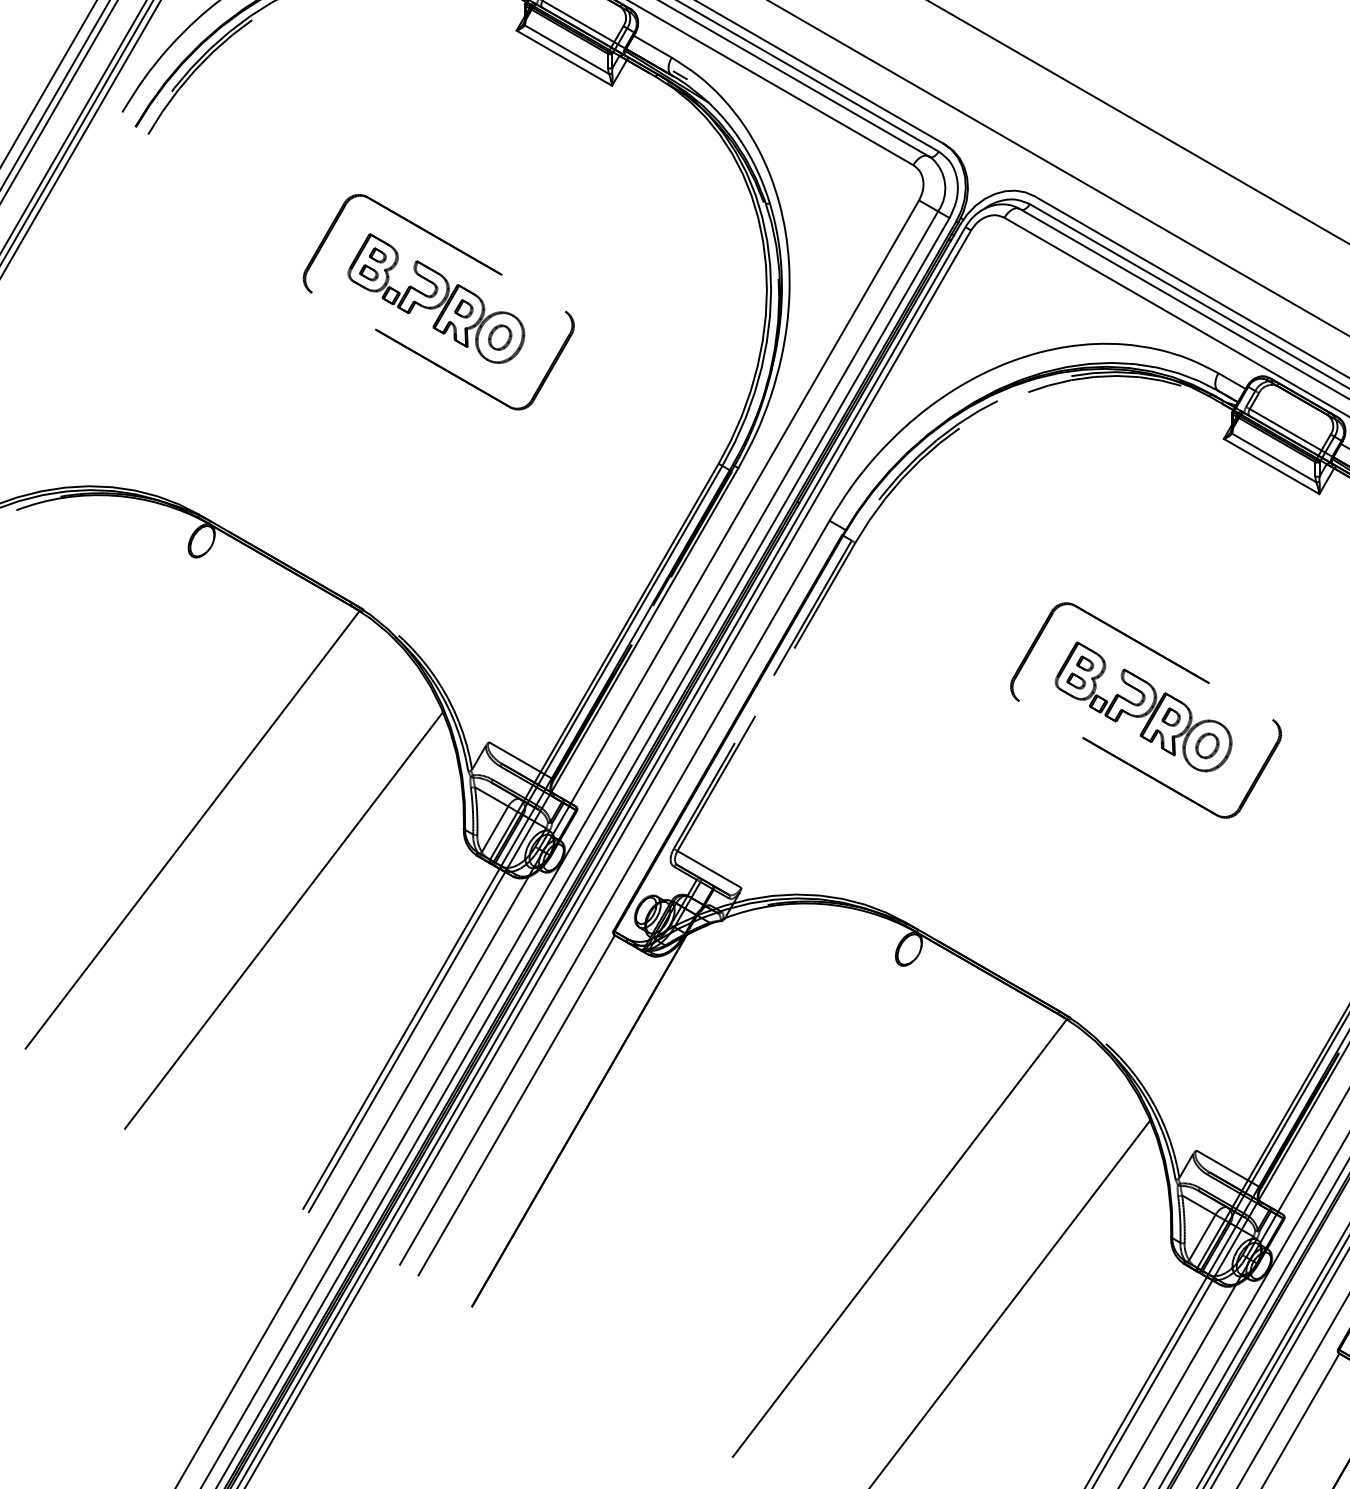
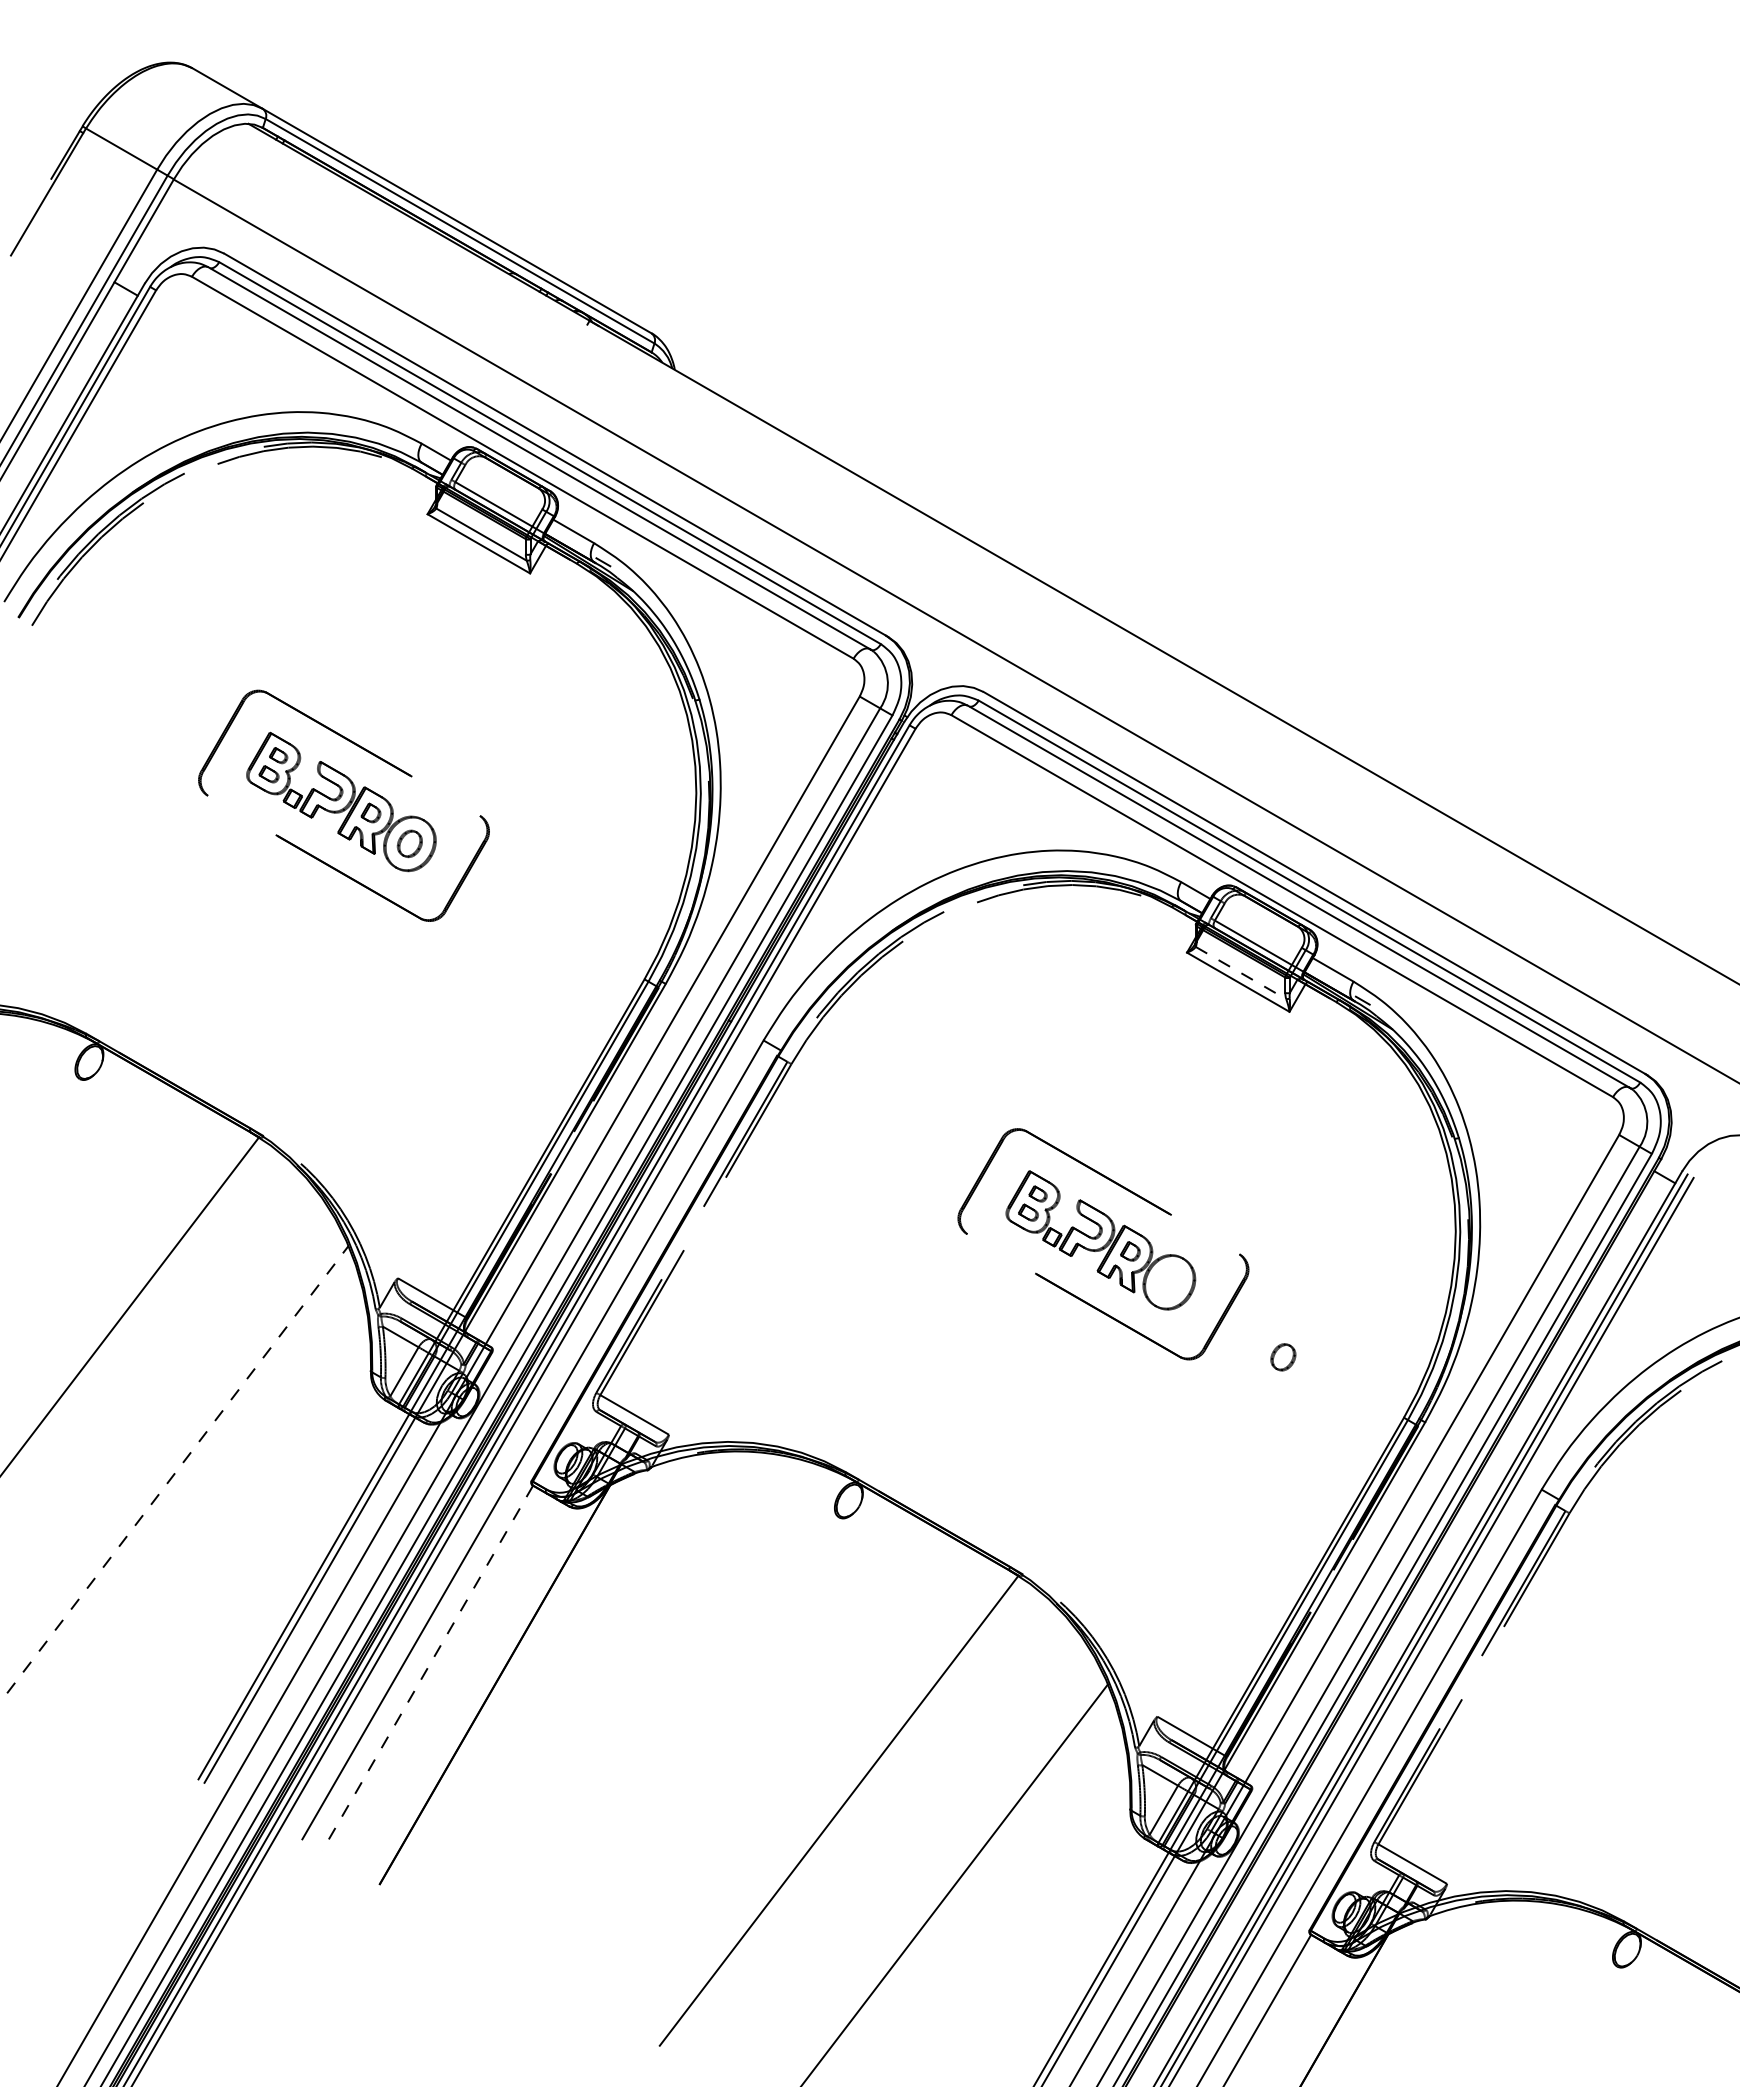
line: (1274, 458) -> (1241, 973), solid -> dashed
part: (1207, 746) -> (1283, 1357), moved
line: (284, 920) -> (178, 1469), solid -> dashed
line: (516, 1105) -> (427, 1668), solid -> dashed

